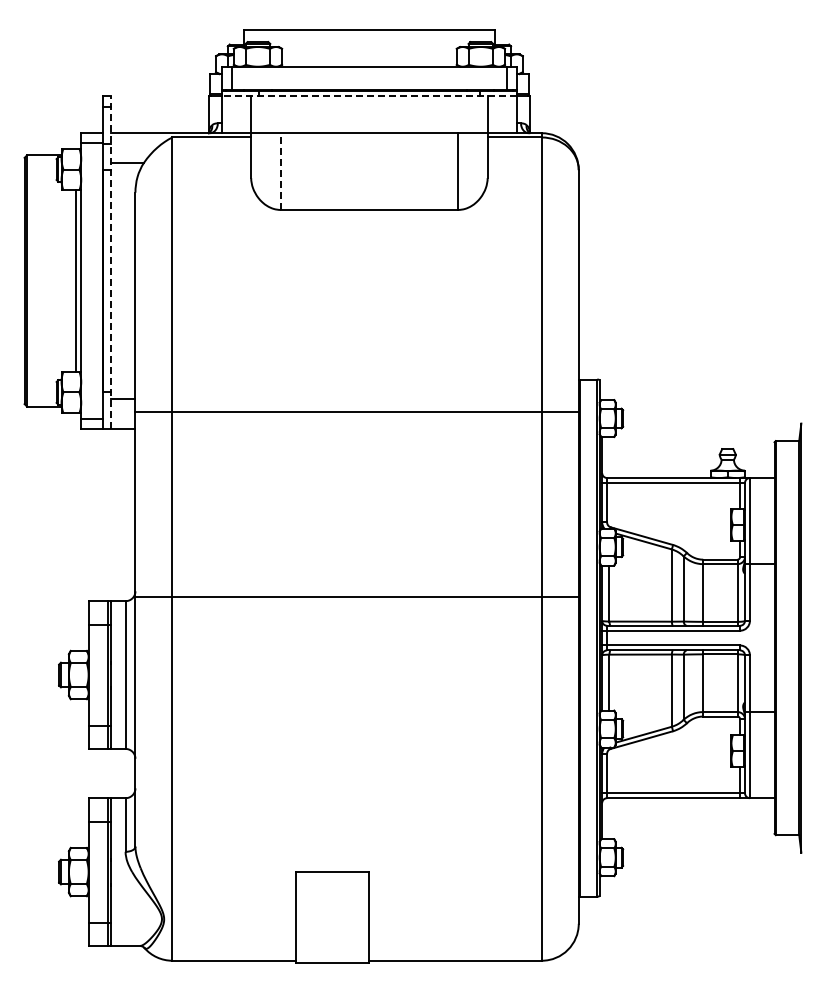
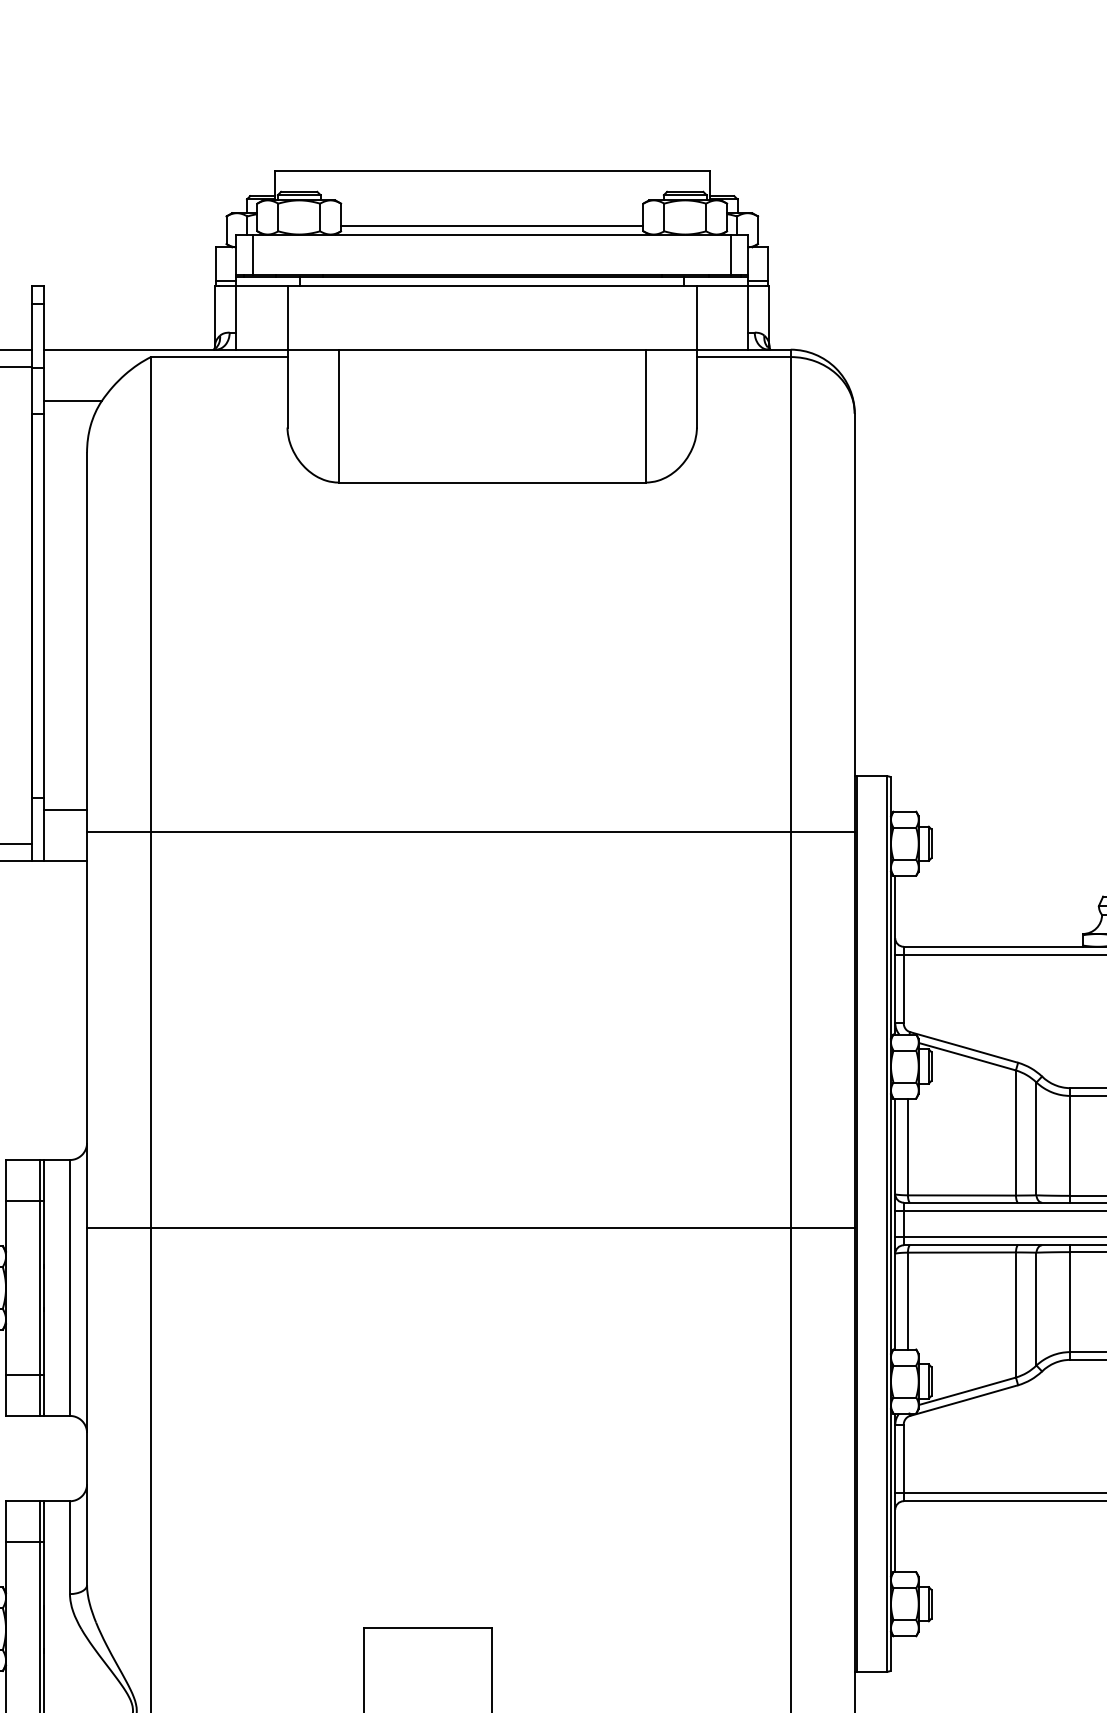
line: (369, 61) -> (492, 225), added
line: (369, 96) -> (492, 286), dashed -> solid
line: (280, 171) -> (338, 415), dashed -> solid
line: (110, 262) -> (43, 573), dashed -> solid
line: (356, 596) -> (469, 1228), moved

